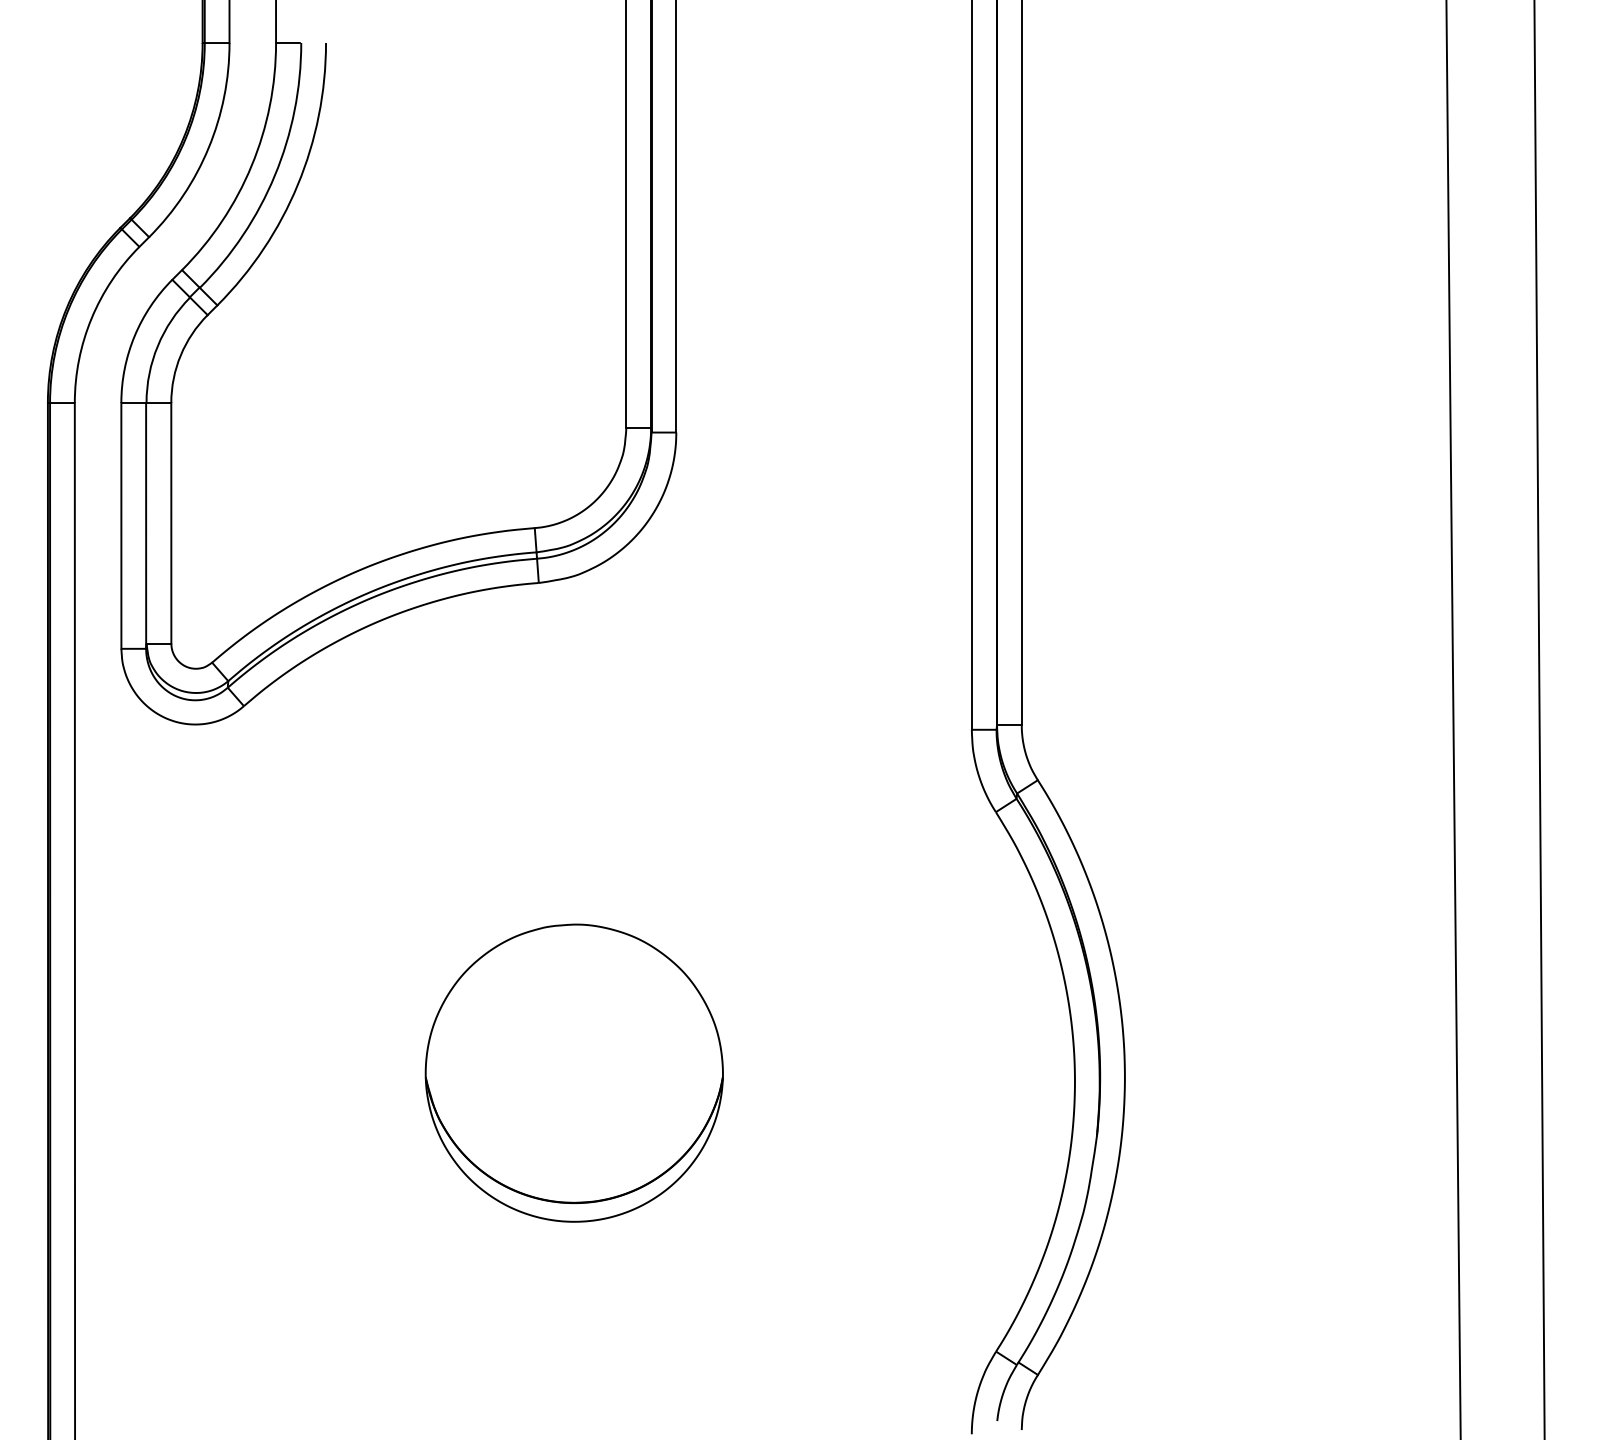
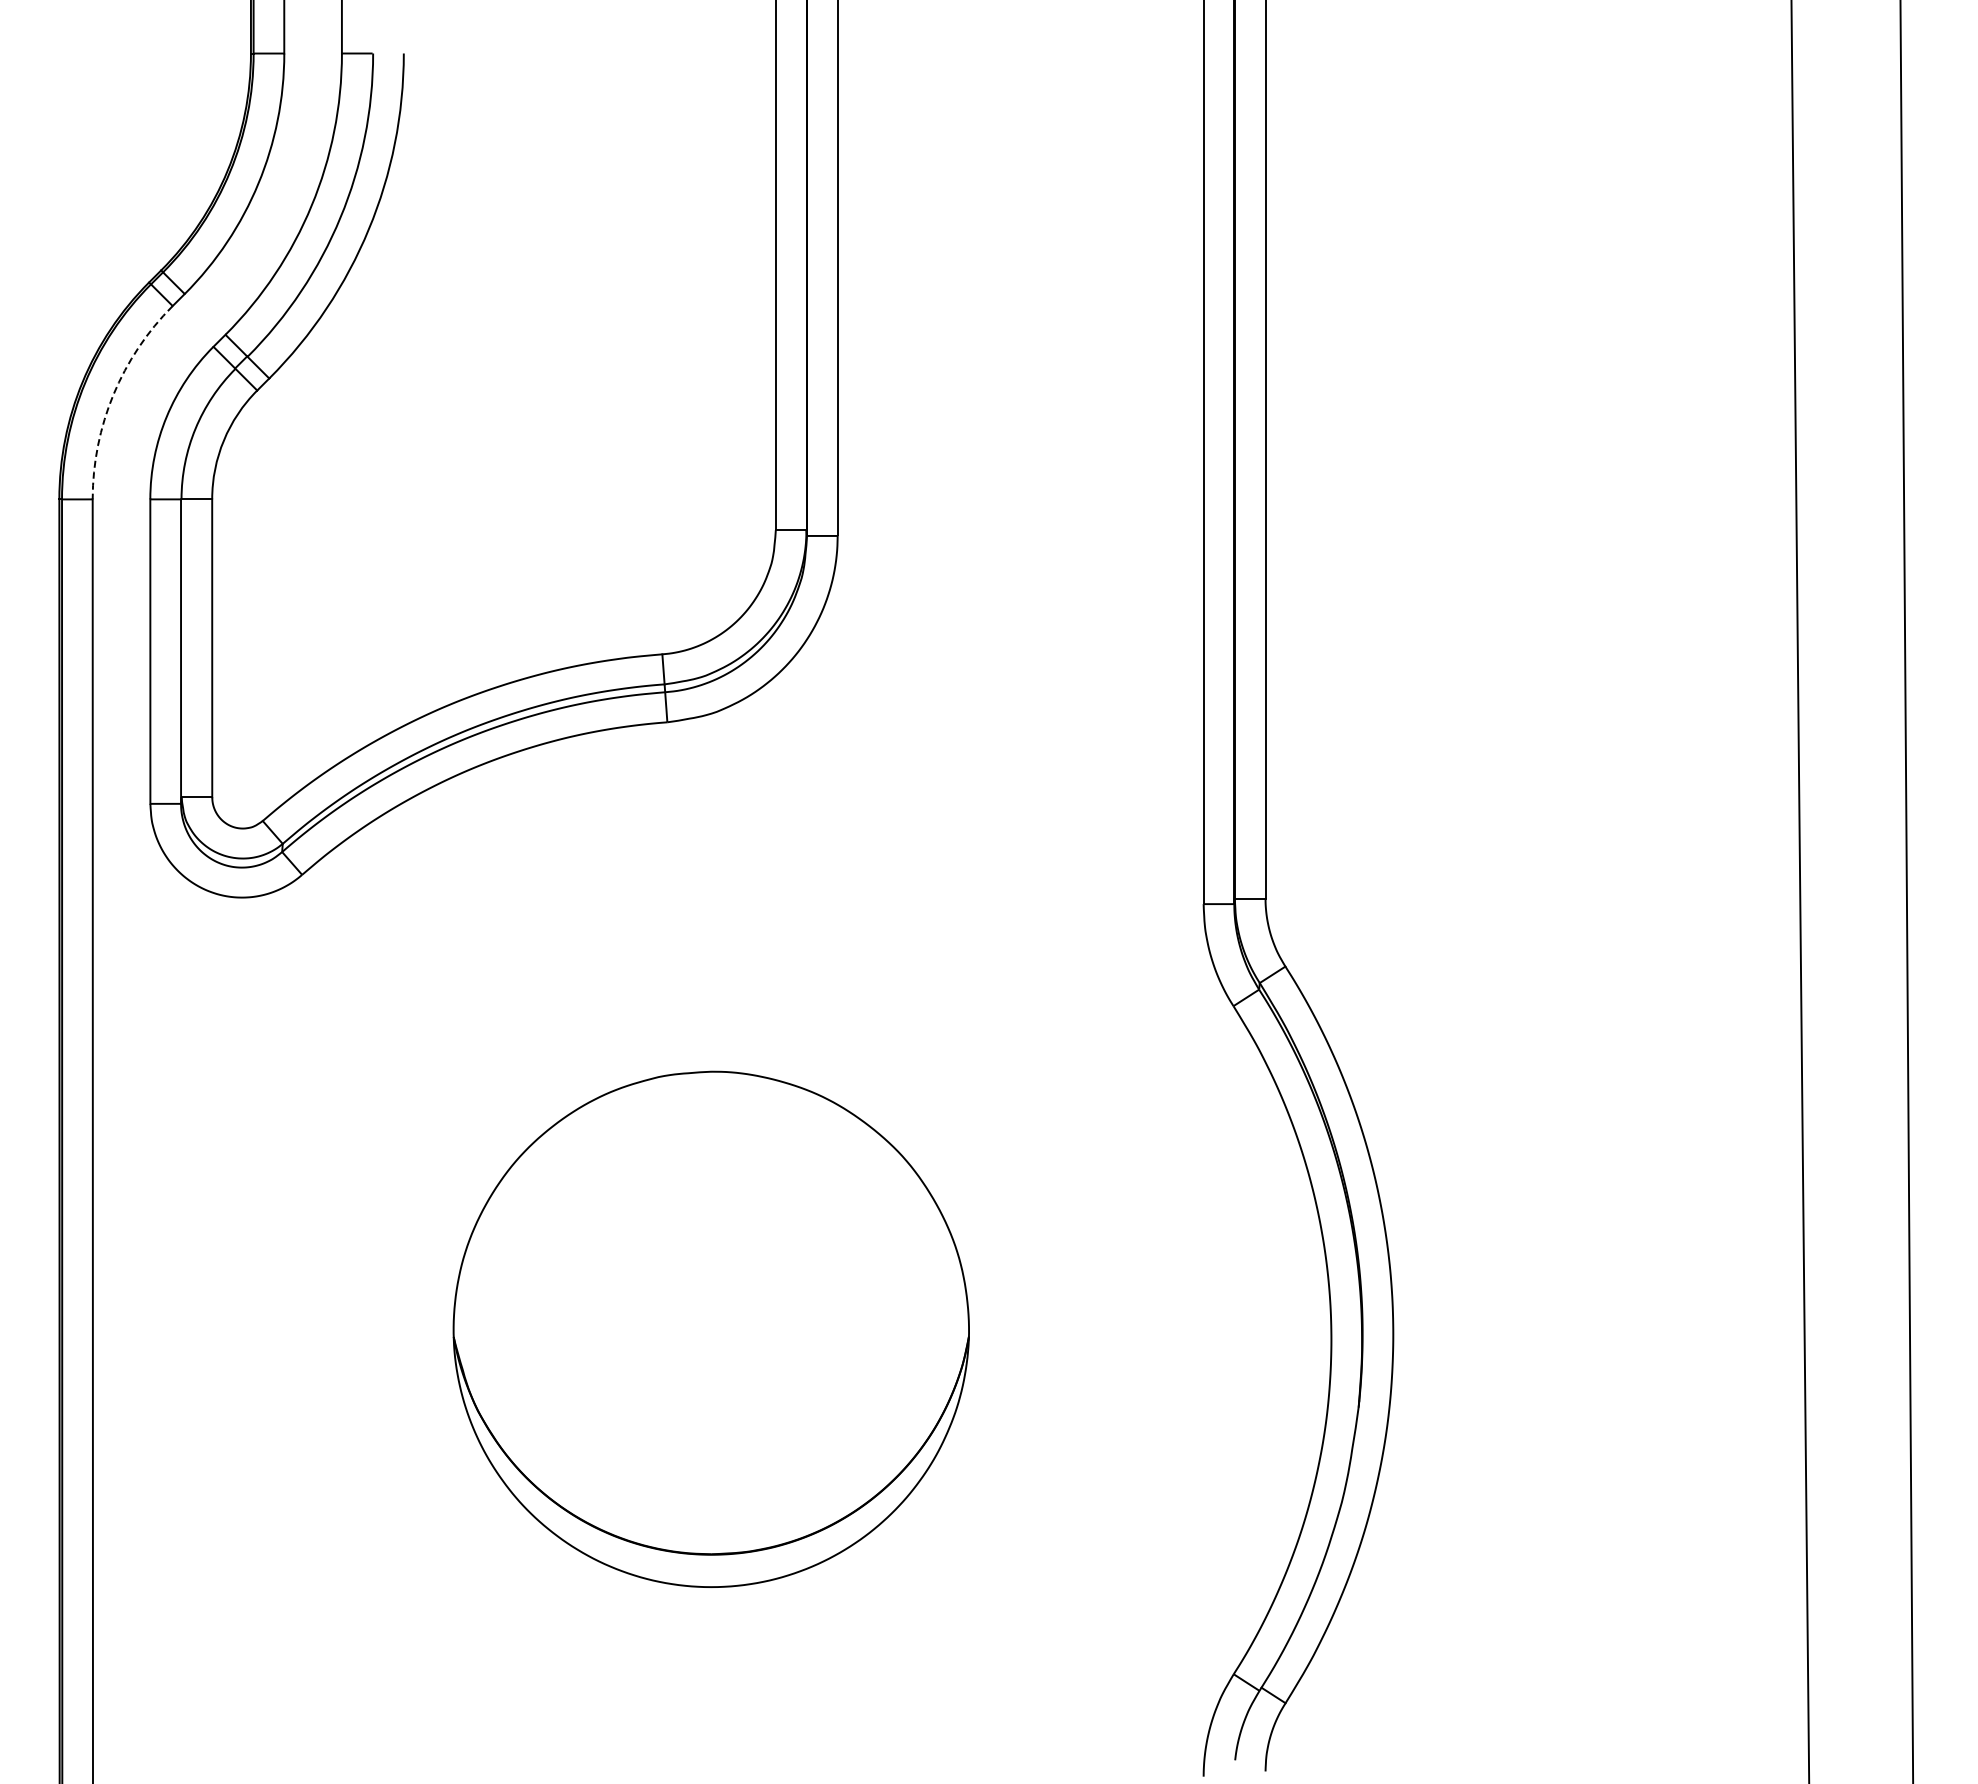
arc: (91, 318) -> (113, 394), solid -> dashed
part: (574, 1073) -> (711, 1329), size x1.4

